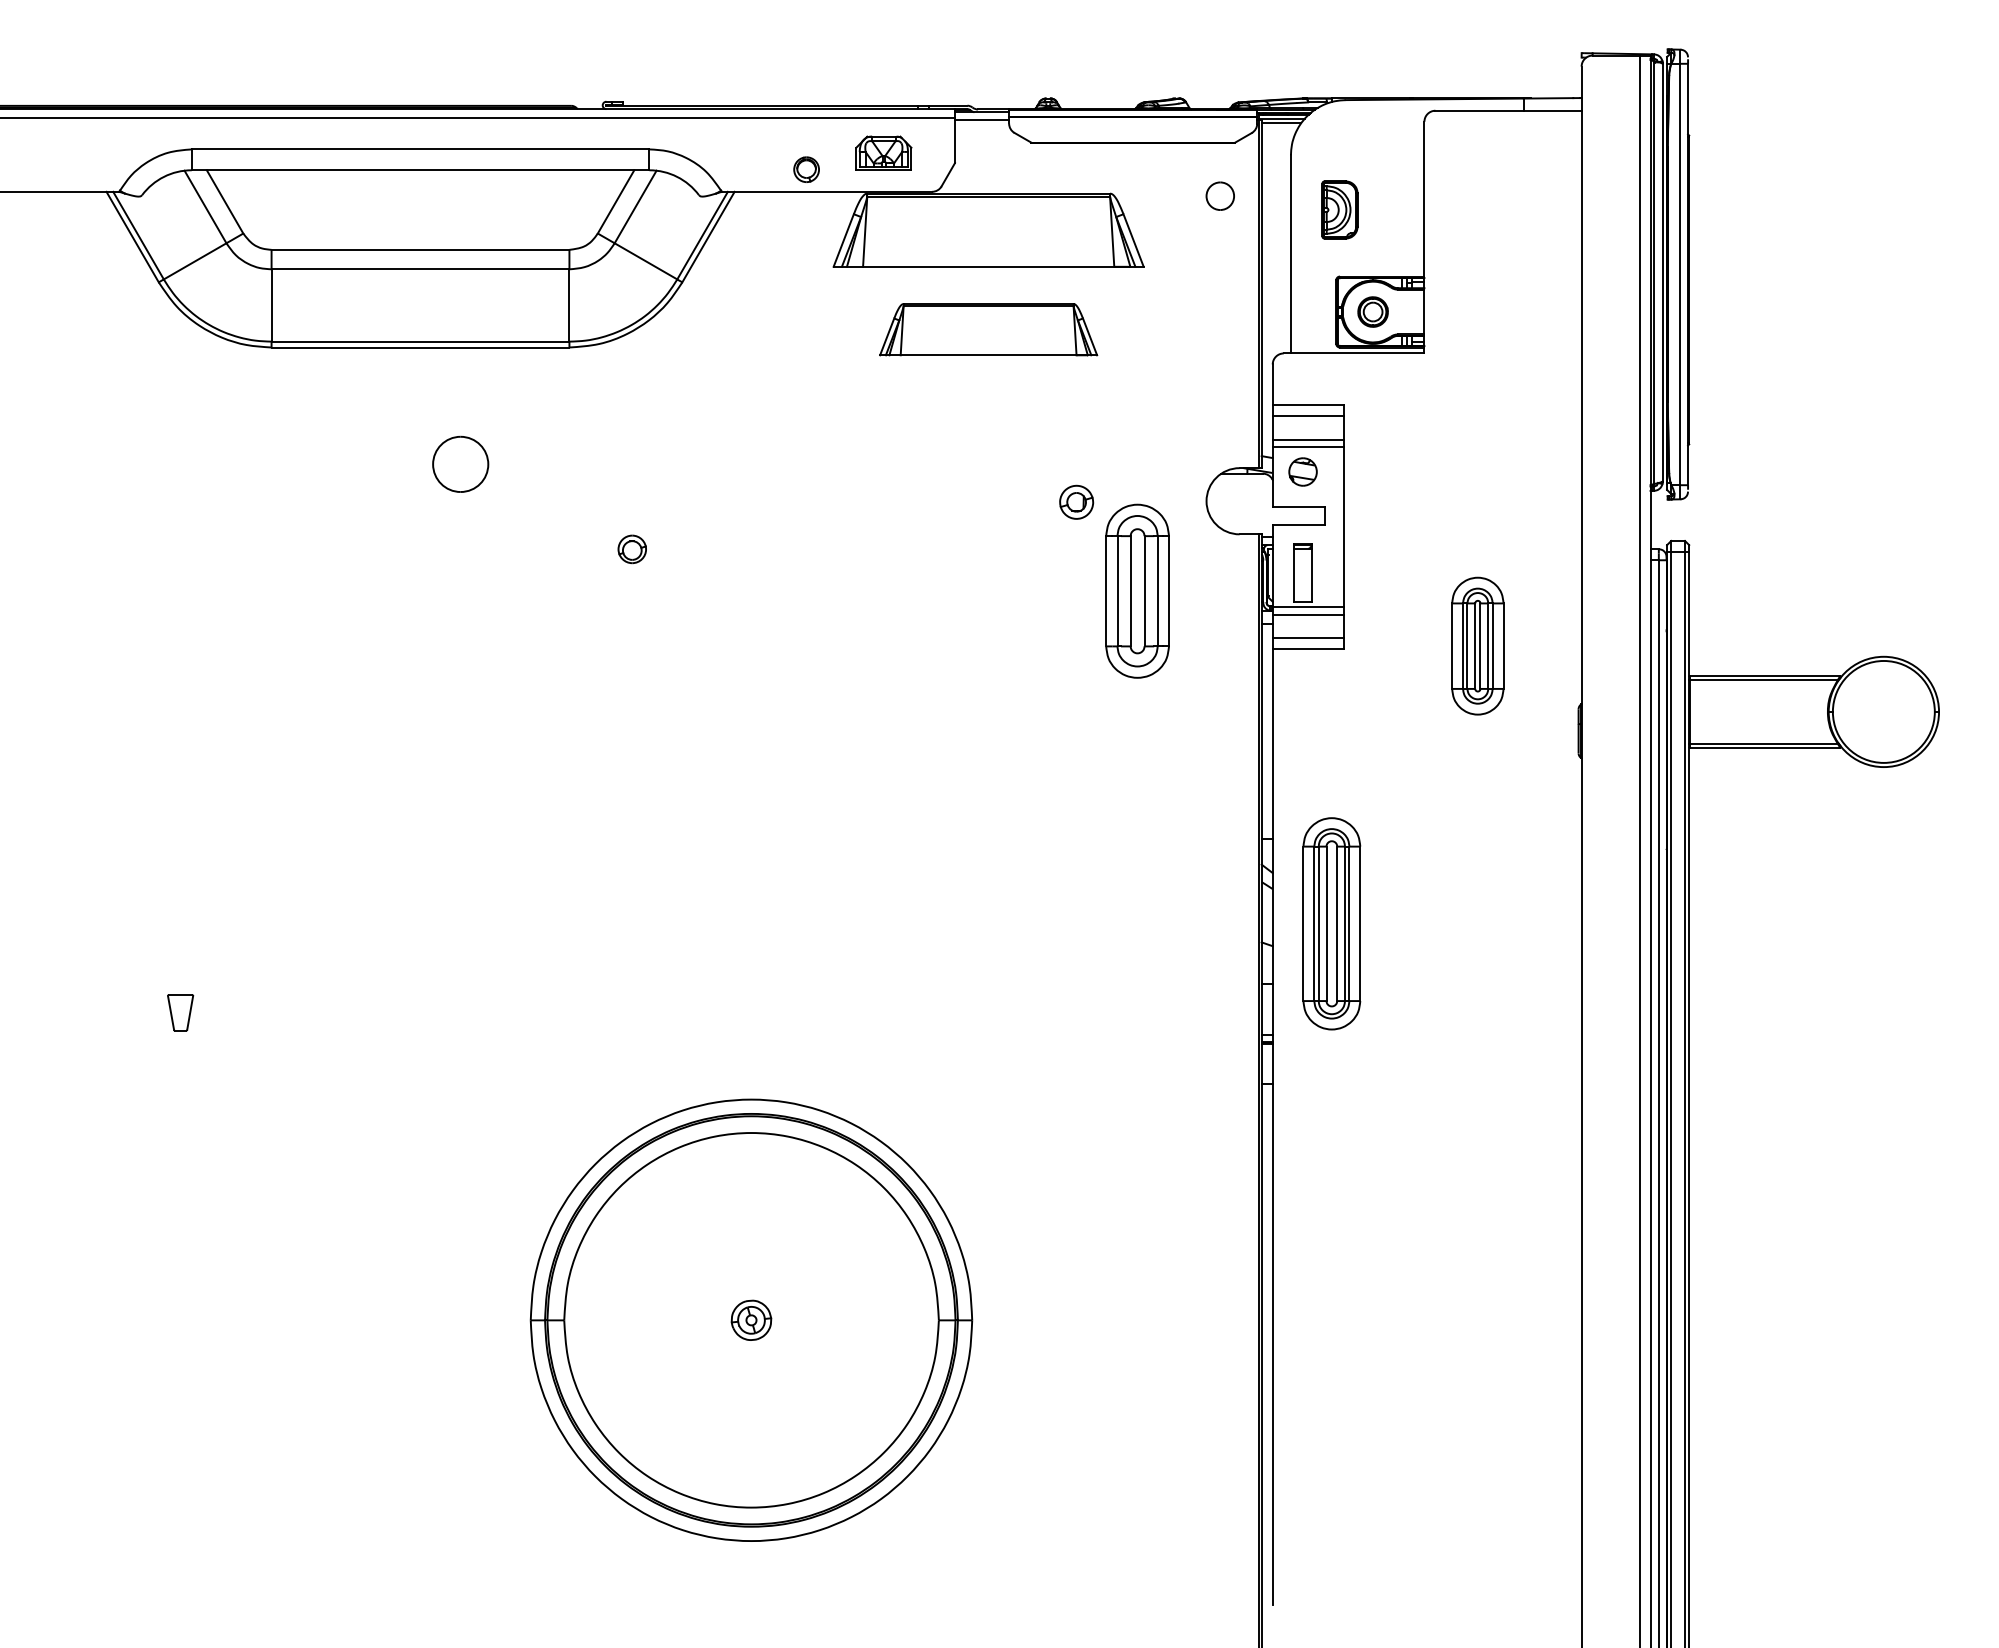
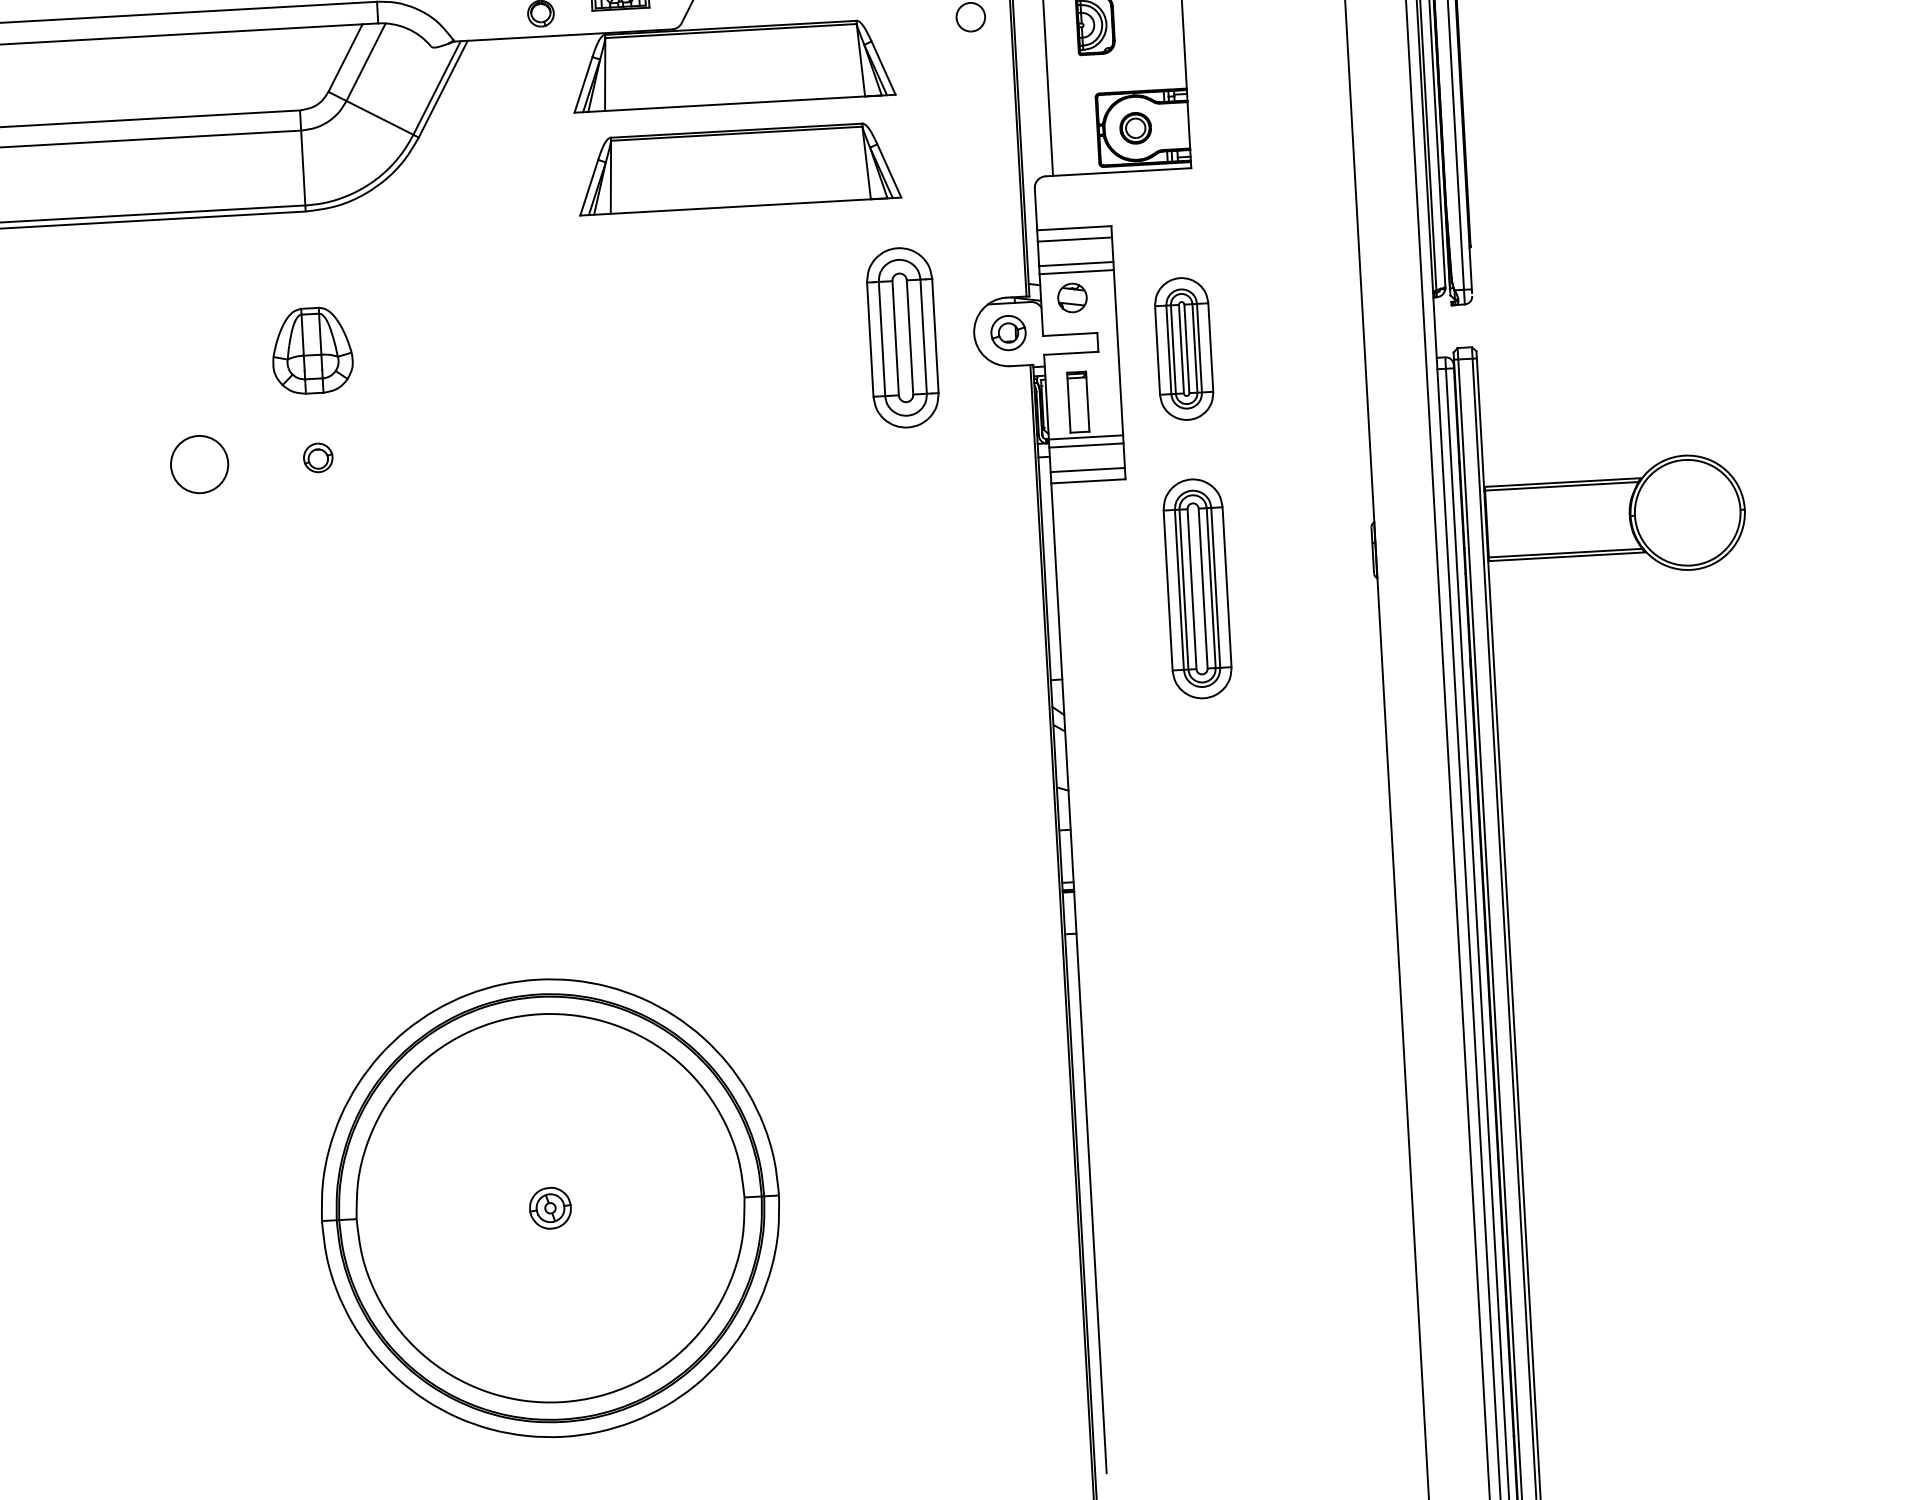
part: (988, 329) -> (738, 168), size x1.43
part: (460, 463) -> (199, 463), moved
part: (568, 481) -> (312, 350), added
part: (1076, 501) -> (1008, 332), moved
part: (631, 549) -> (317, 458), moved
part: (1137, 590) -> (902, 337), moved
part: (1477, 645) -> (1183, 348), moved
part: (1331, 923) -> (1197, 588), moved

